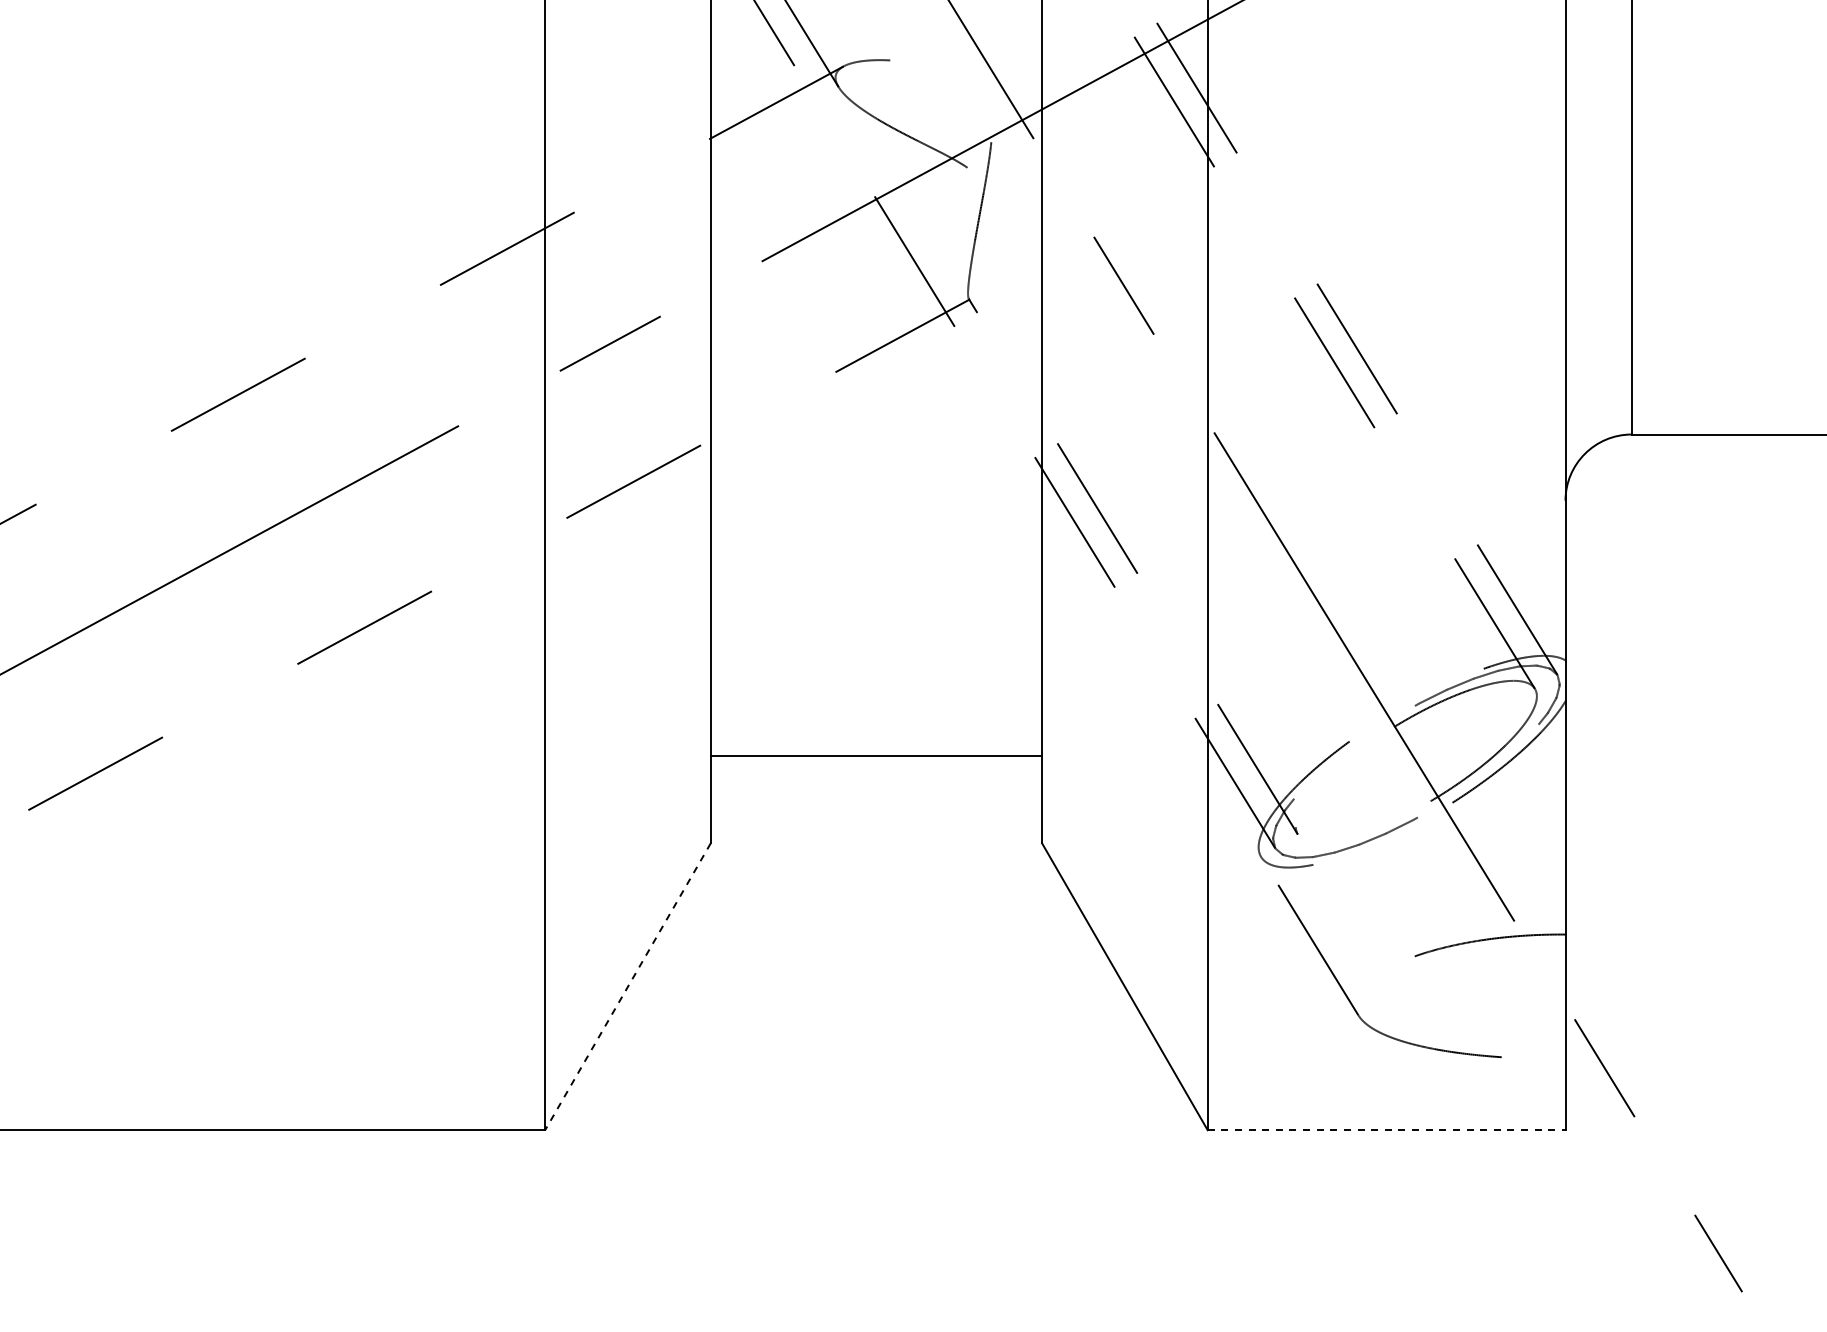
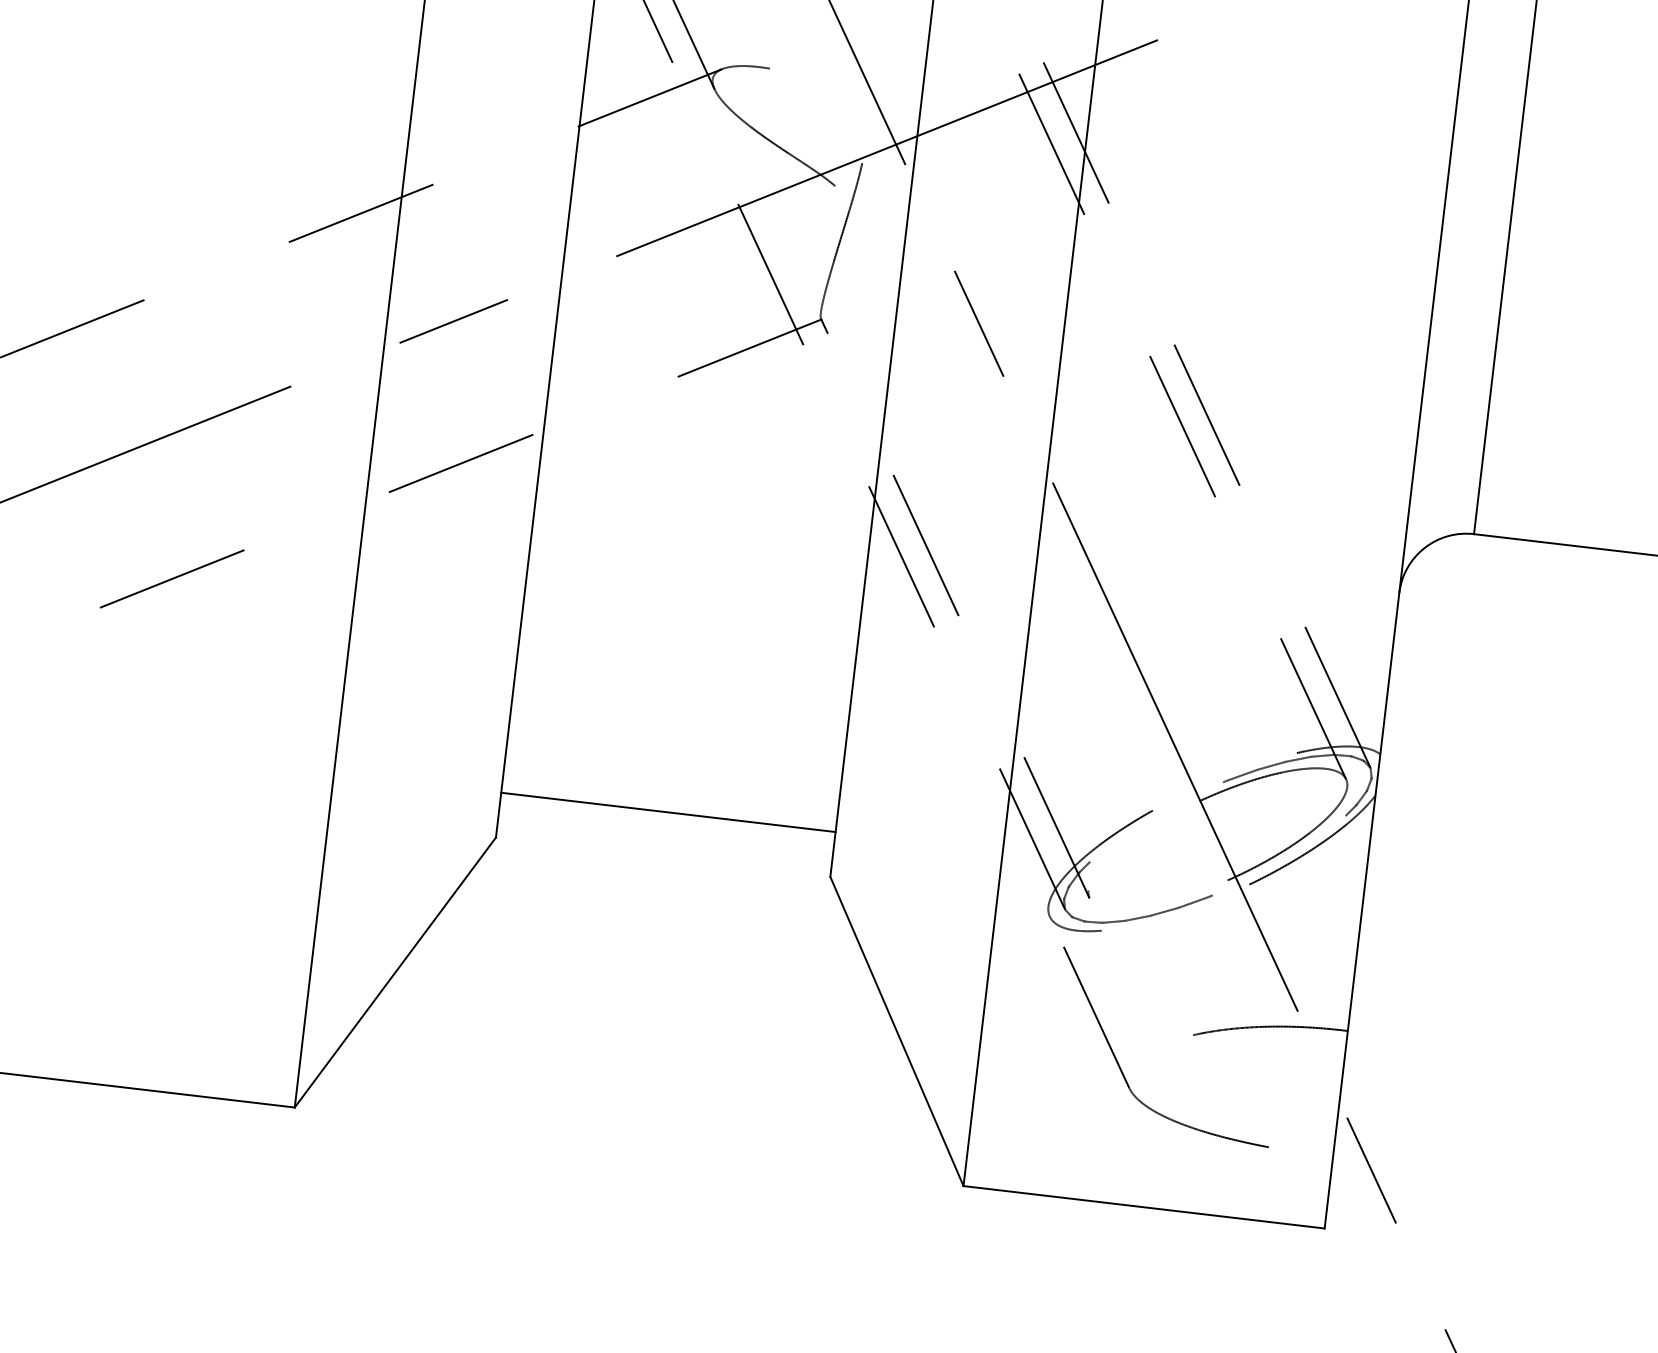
line: (876, 755) -> (668, 811), moved
line: (627, 986) -> (394, 972), dashed -> solid
line: (1386, 1130) -> (1143, 1207), dashed -> solid

